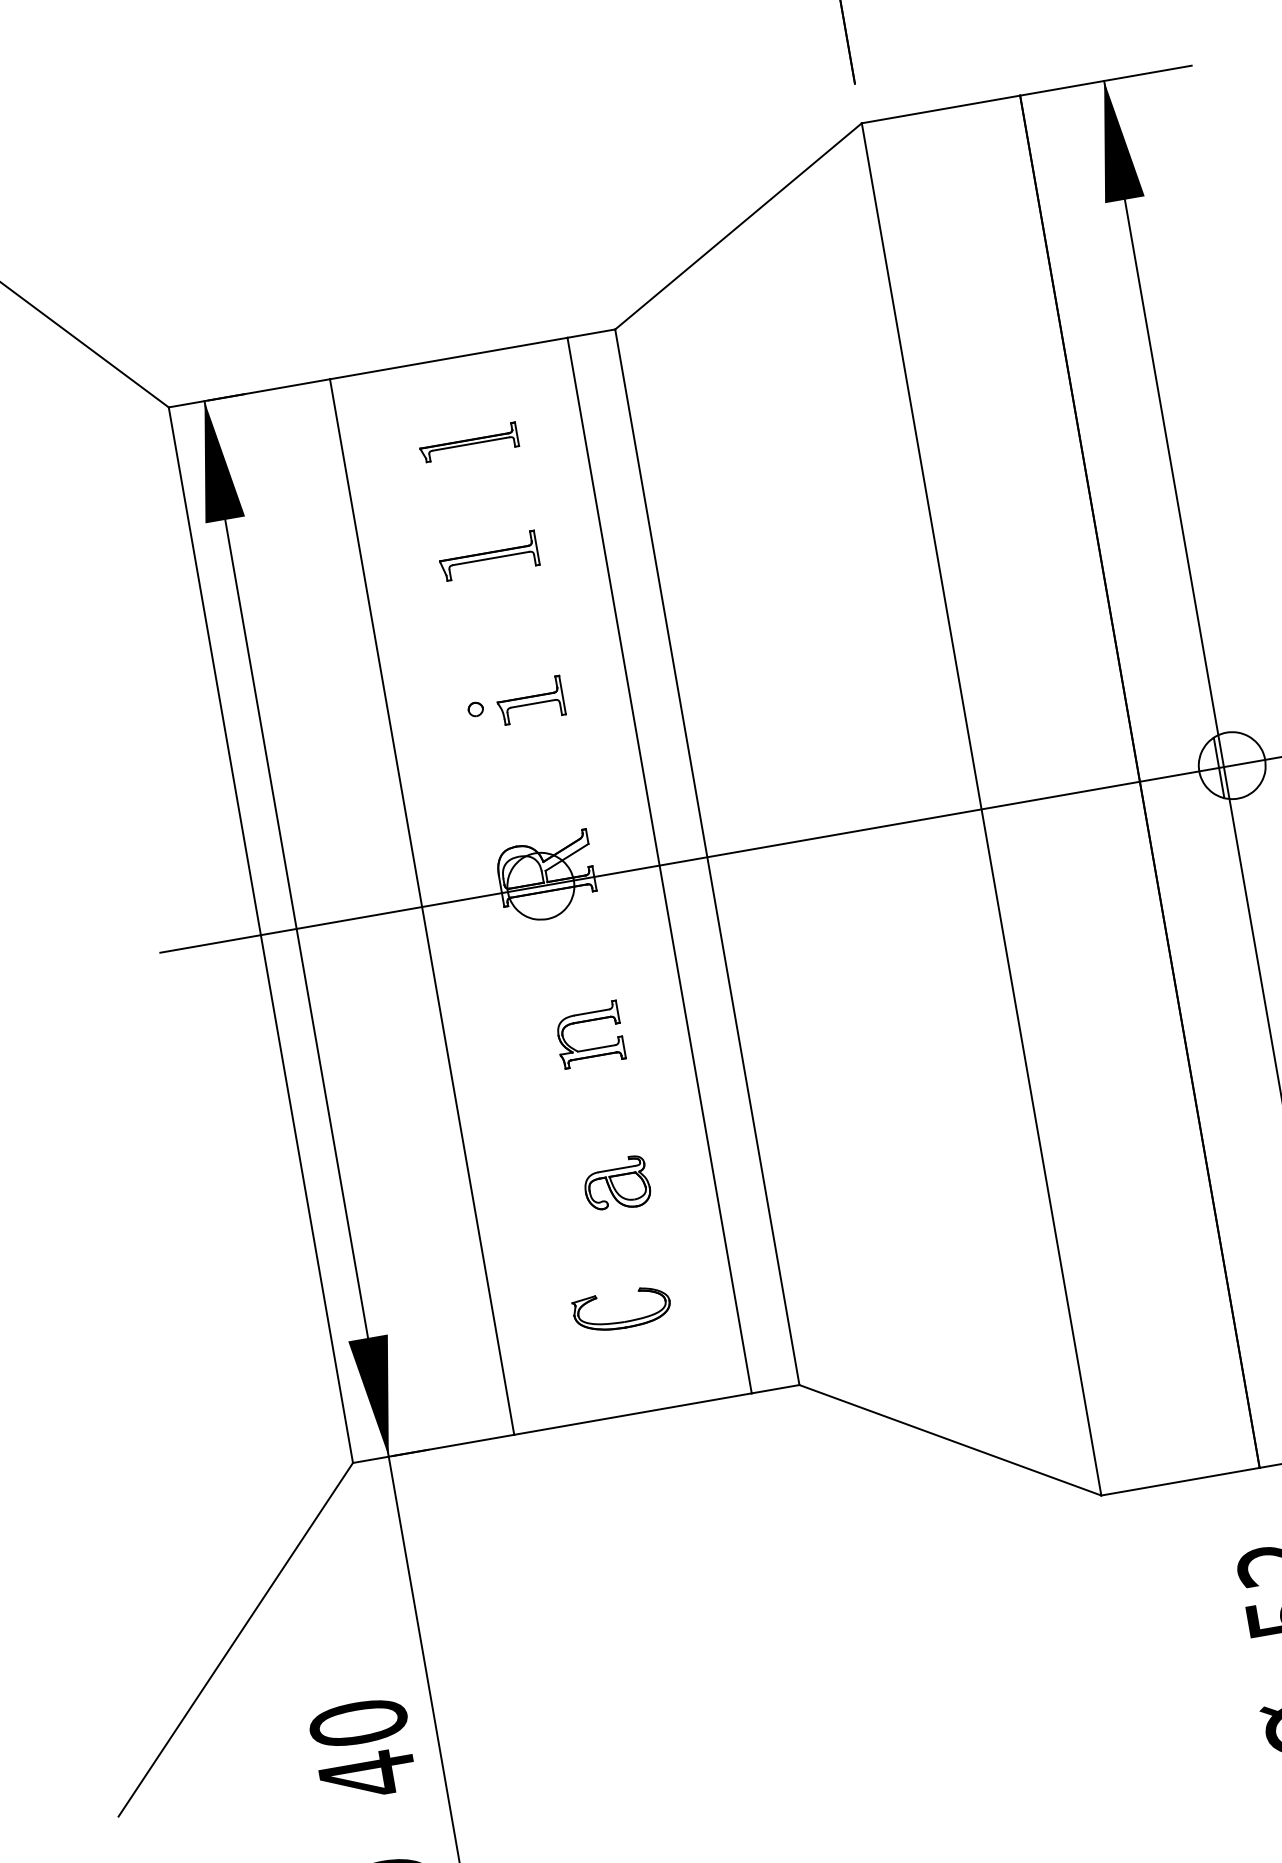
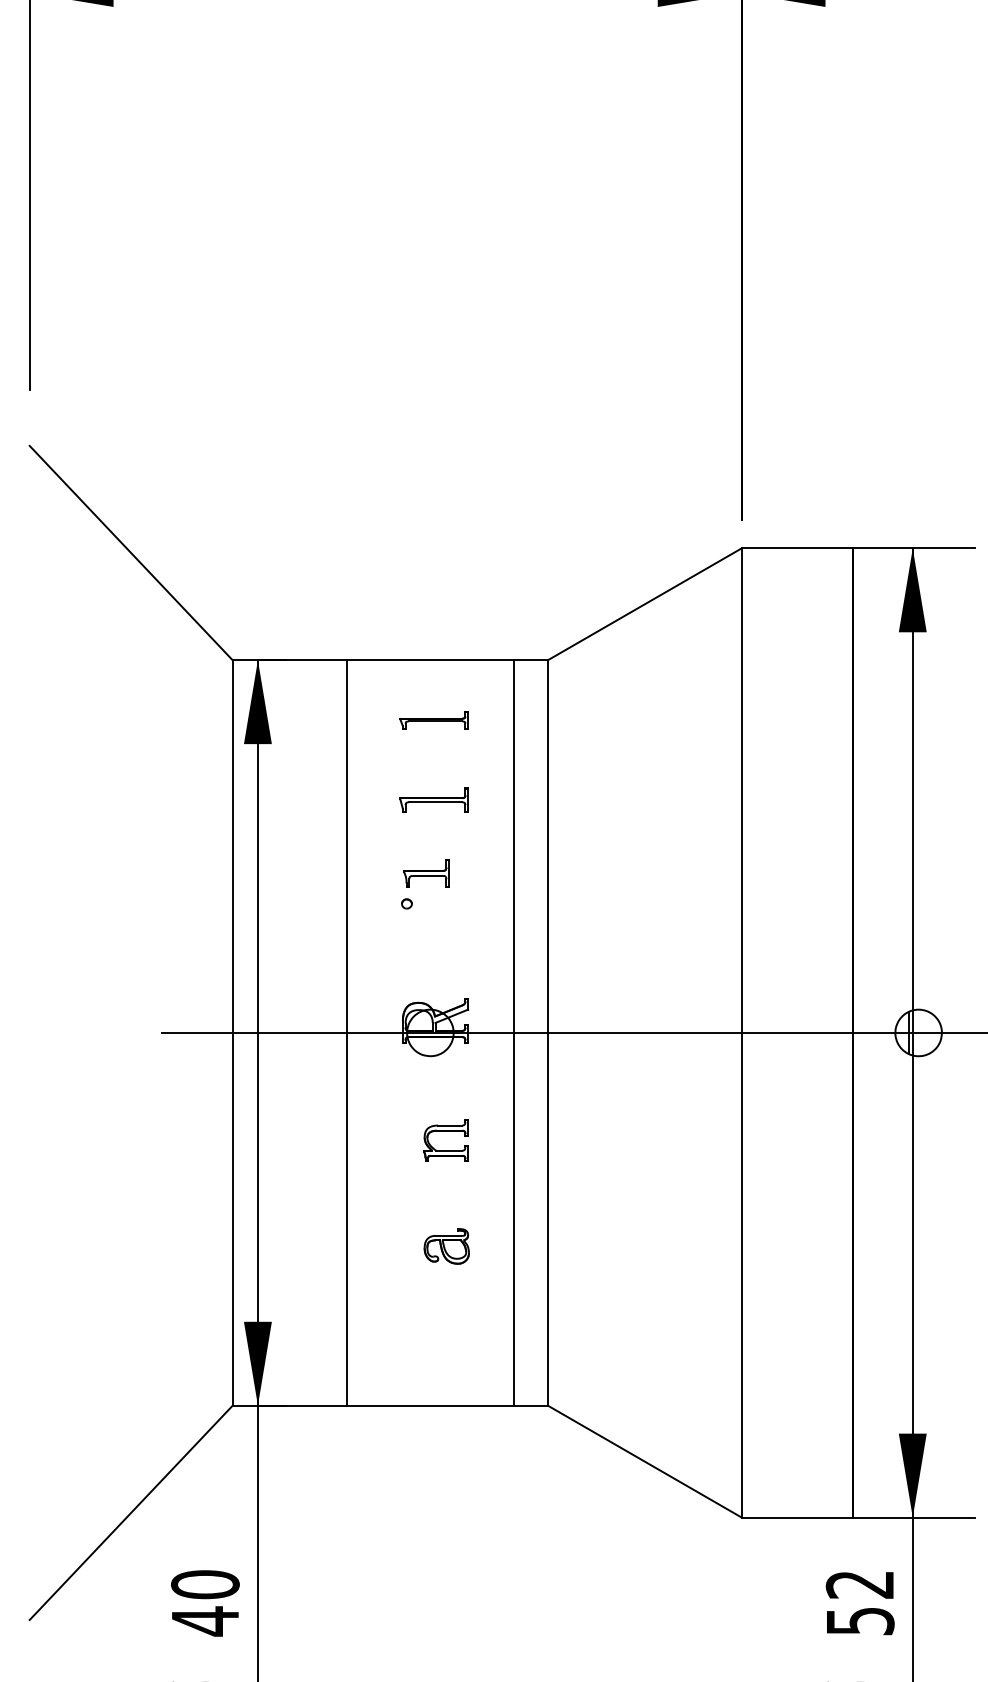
part: (530, 700) -> (426, 873), moved
part: (624, 1320) -> (435, 1340), removed

